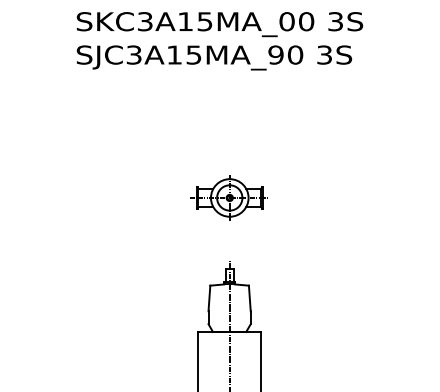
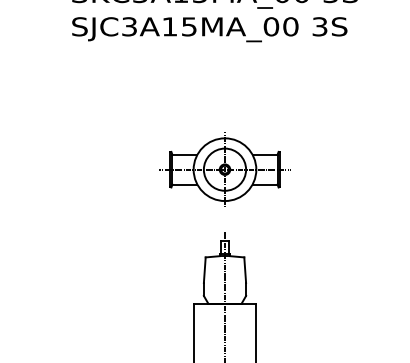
text: (275, 54) -> (270, 26), SJC3A15MA_90 -> SJC3A15MA_00
part: (229, 197) -> (224, 169), size x1.67

